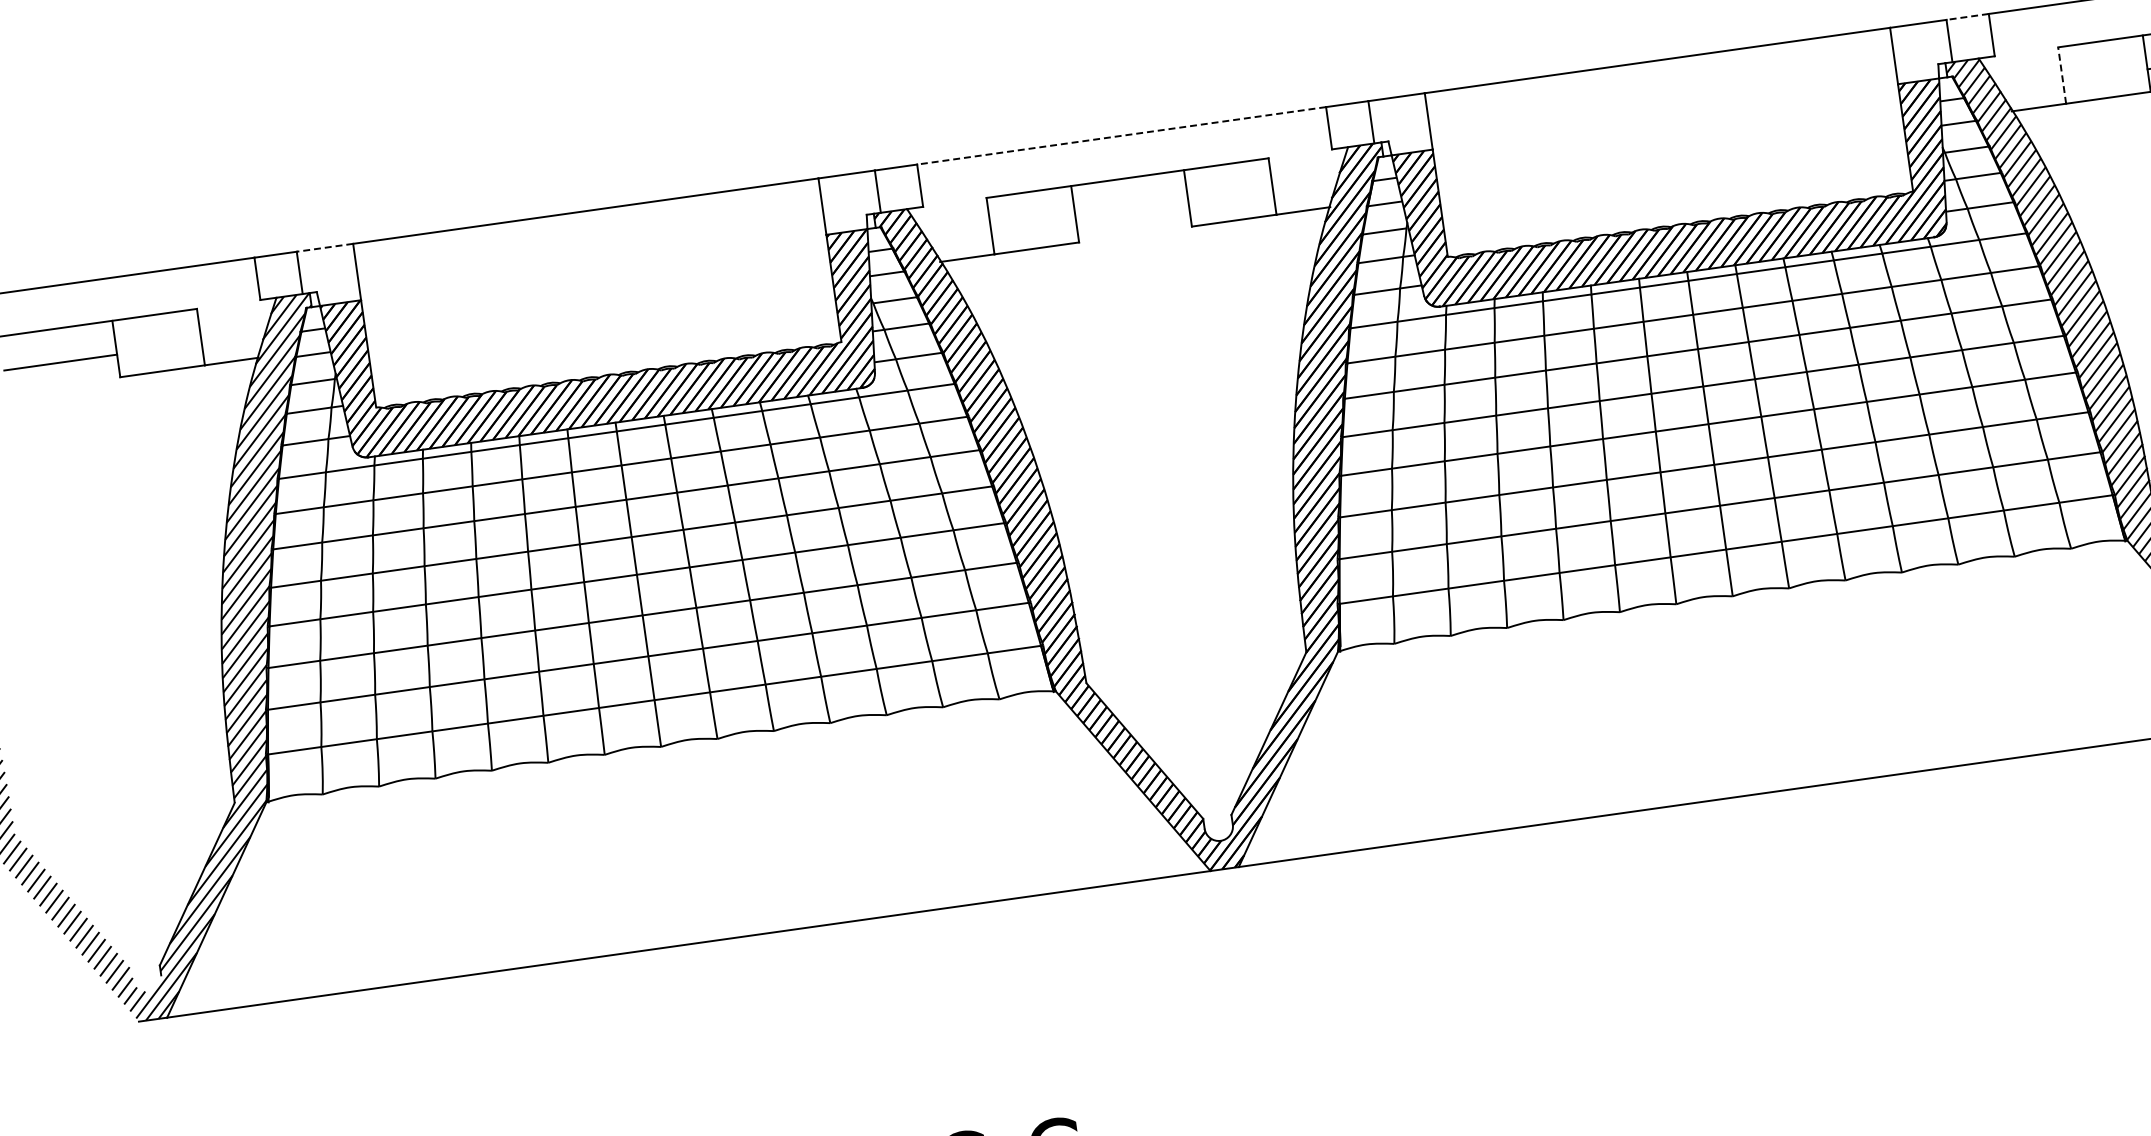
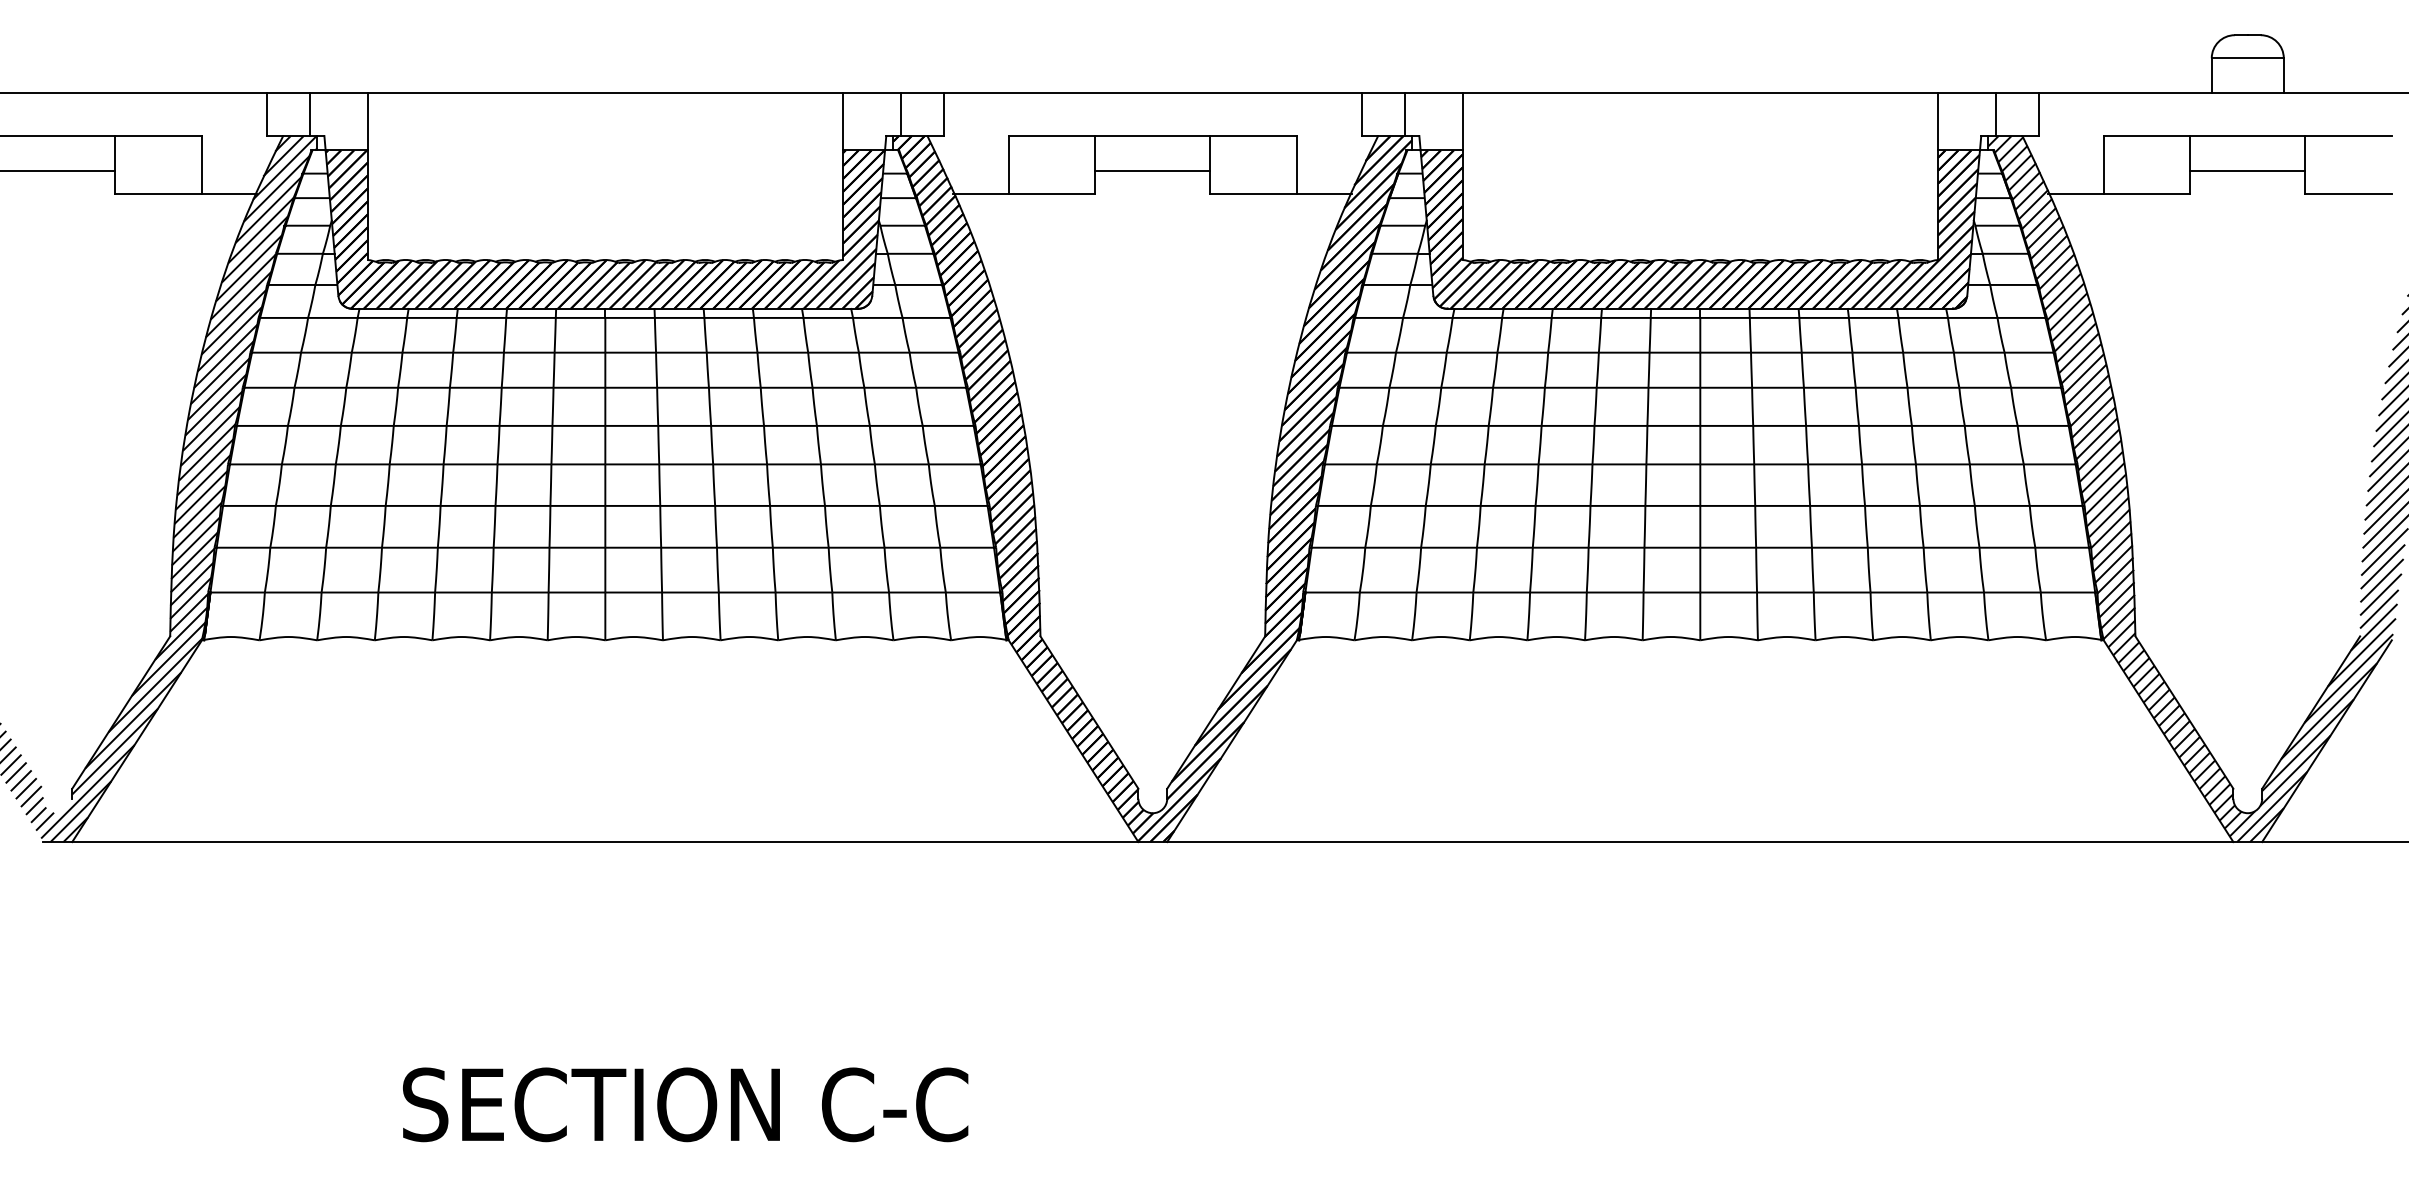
line: (1967, 16) -> (2017, 92), dashed -> solid
line: (2061, 75) -> (2103, 164), dashed -> solid
line: (1121, 135) -> (1152, 92), dashed -> solid
line: (1132, 211) -> (1152, 170), added
line: (324, 247) -> (338, 92), dashed -> solid

